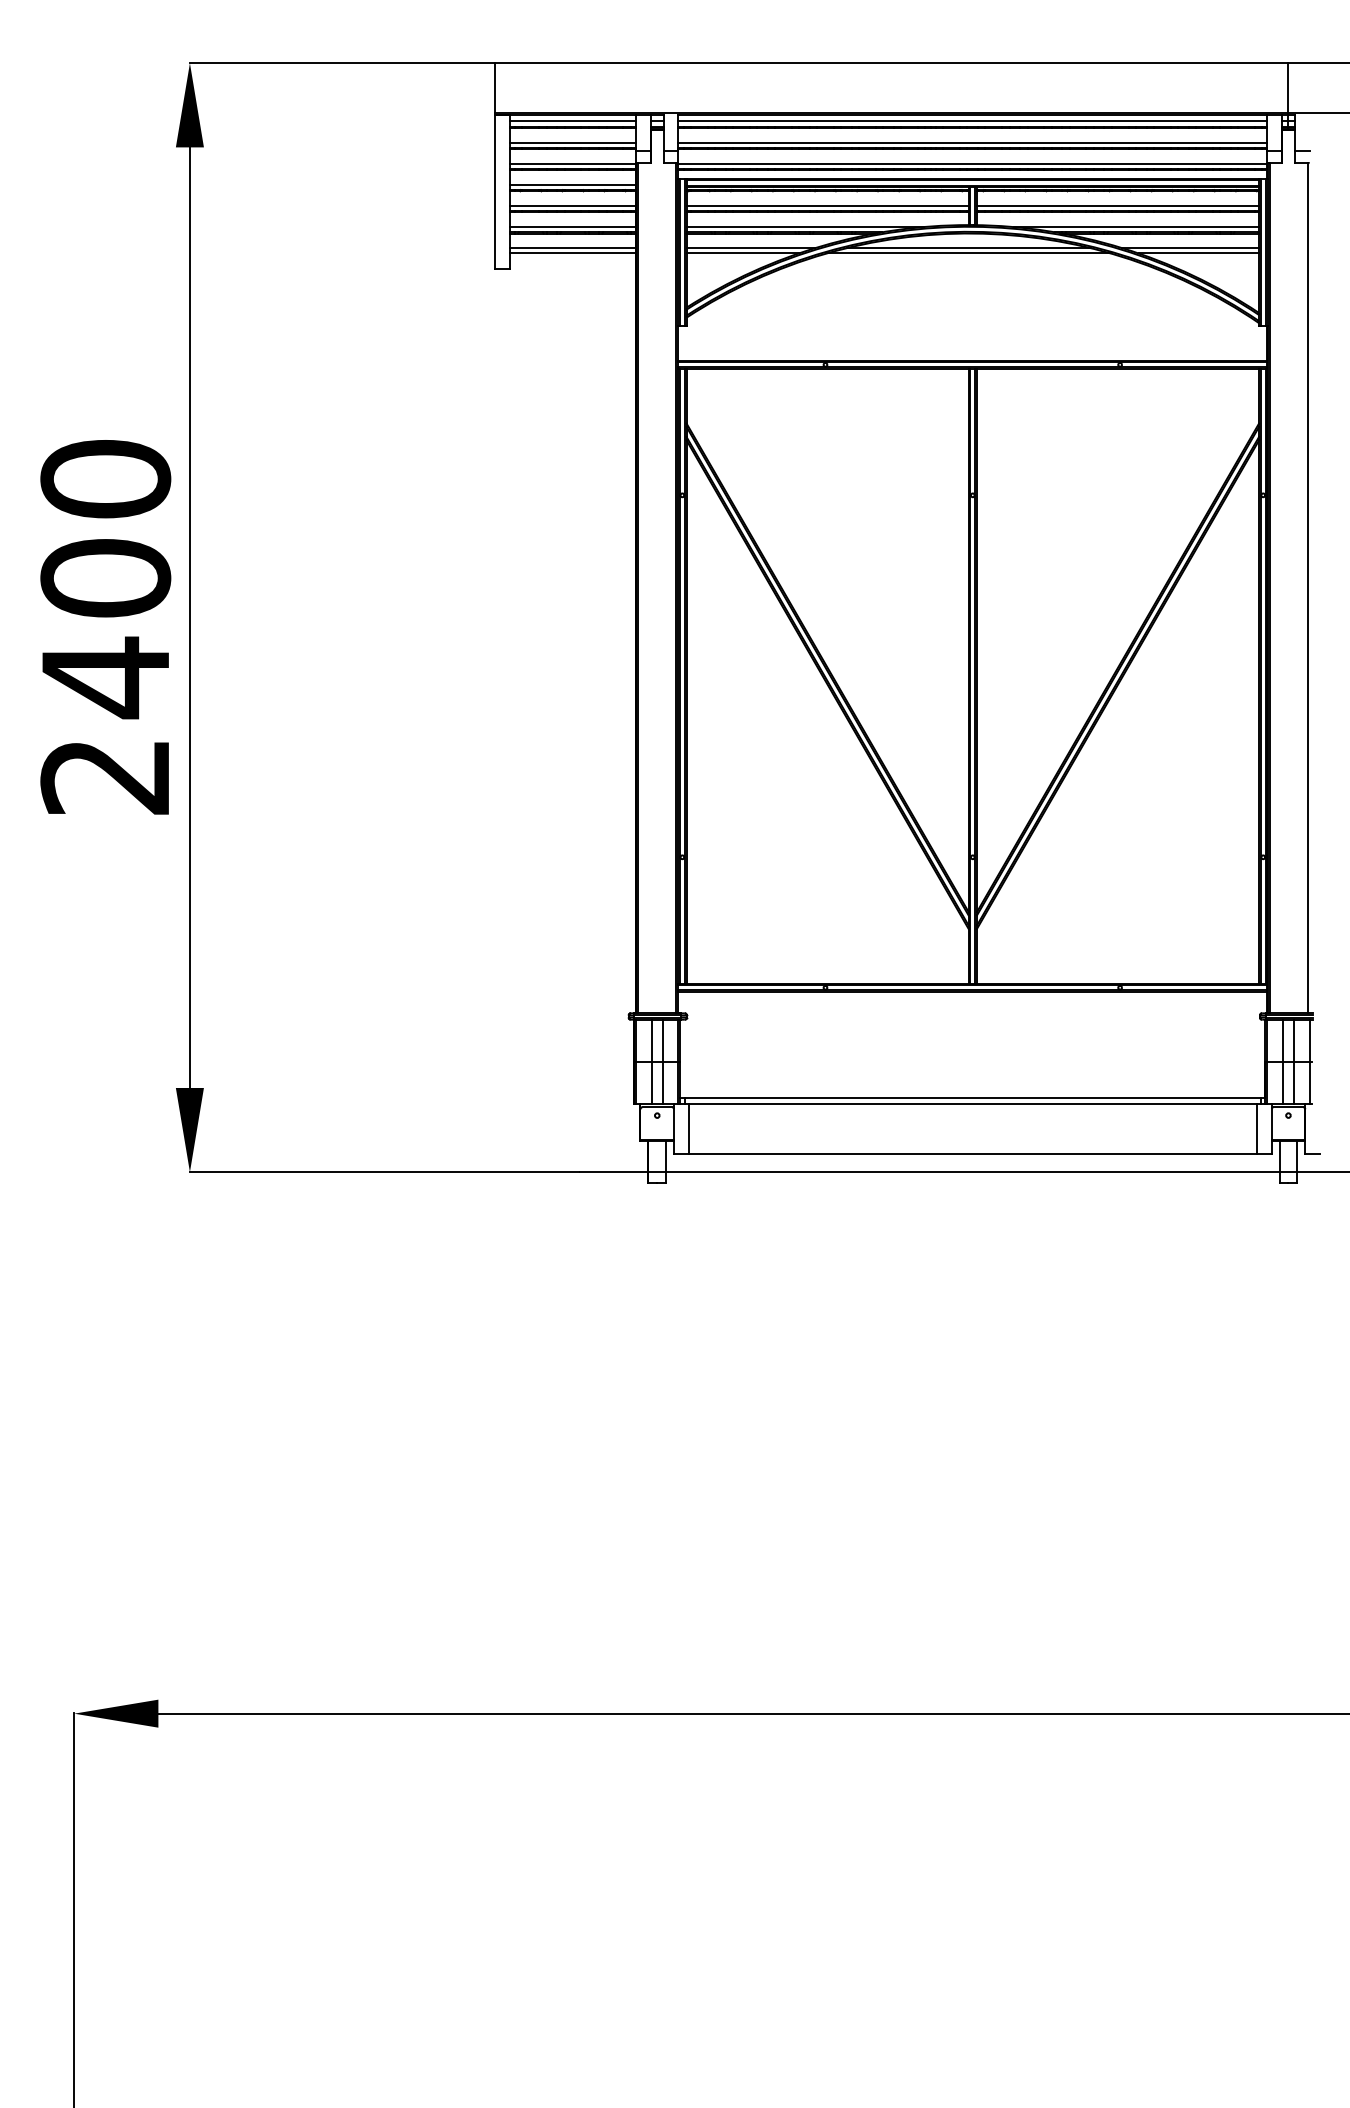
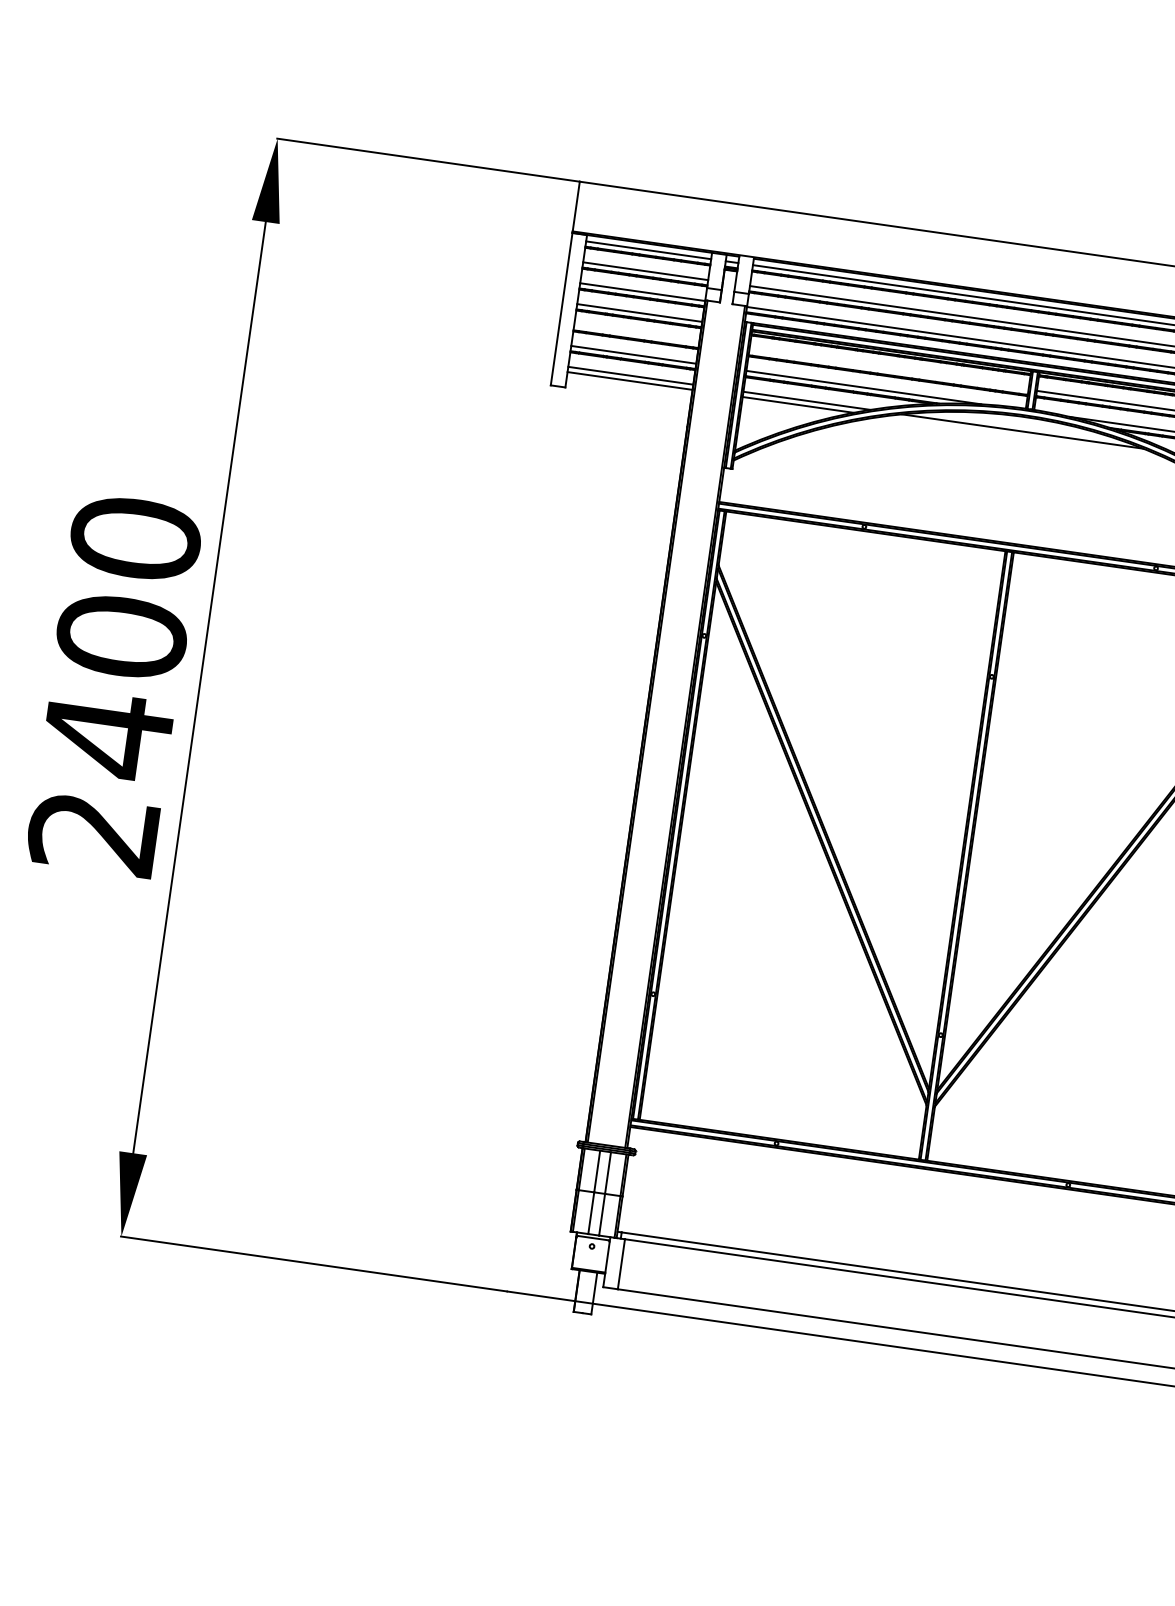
line: (572, 205) -> (636, 333), removed
line: (827, 205) -> (888, 369), removed
line: (968, 253) -> (1021, 436), removed

